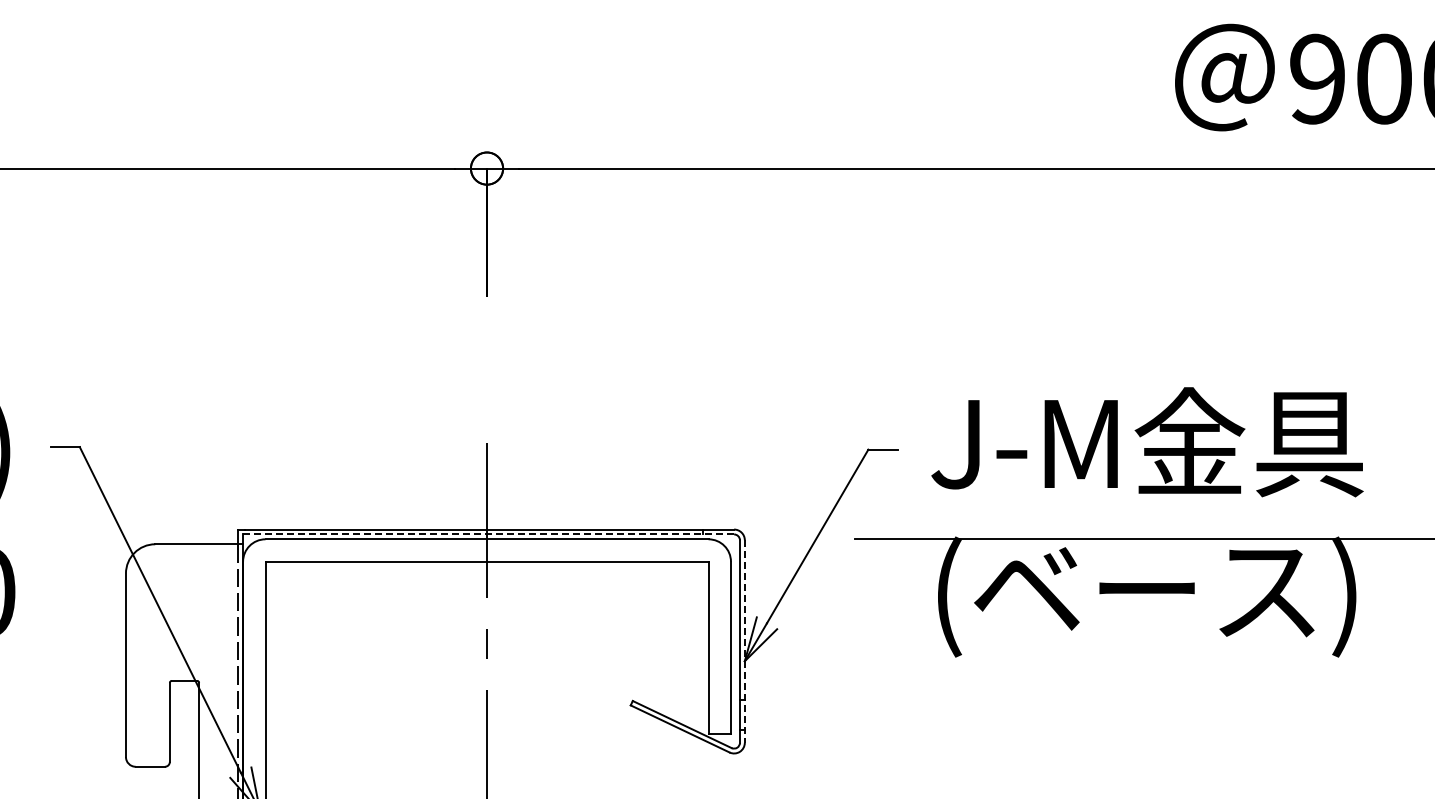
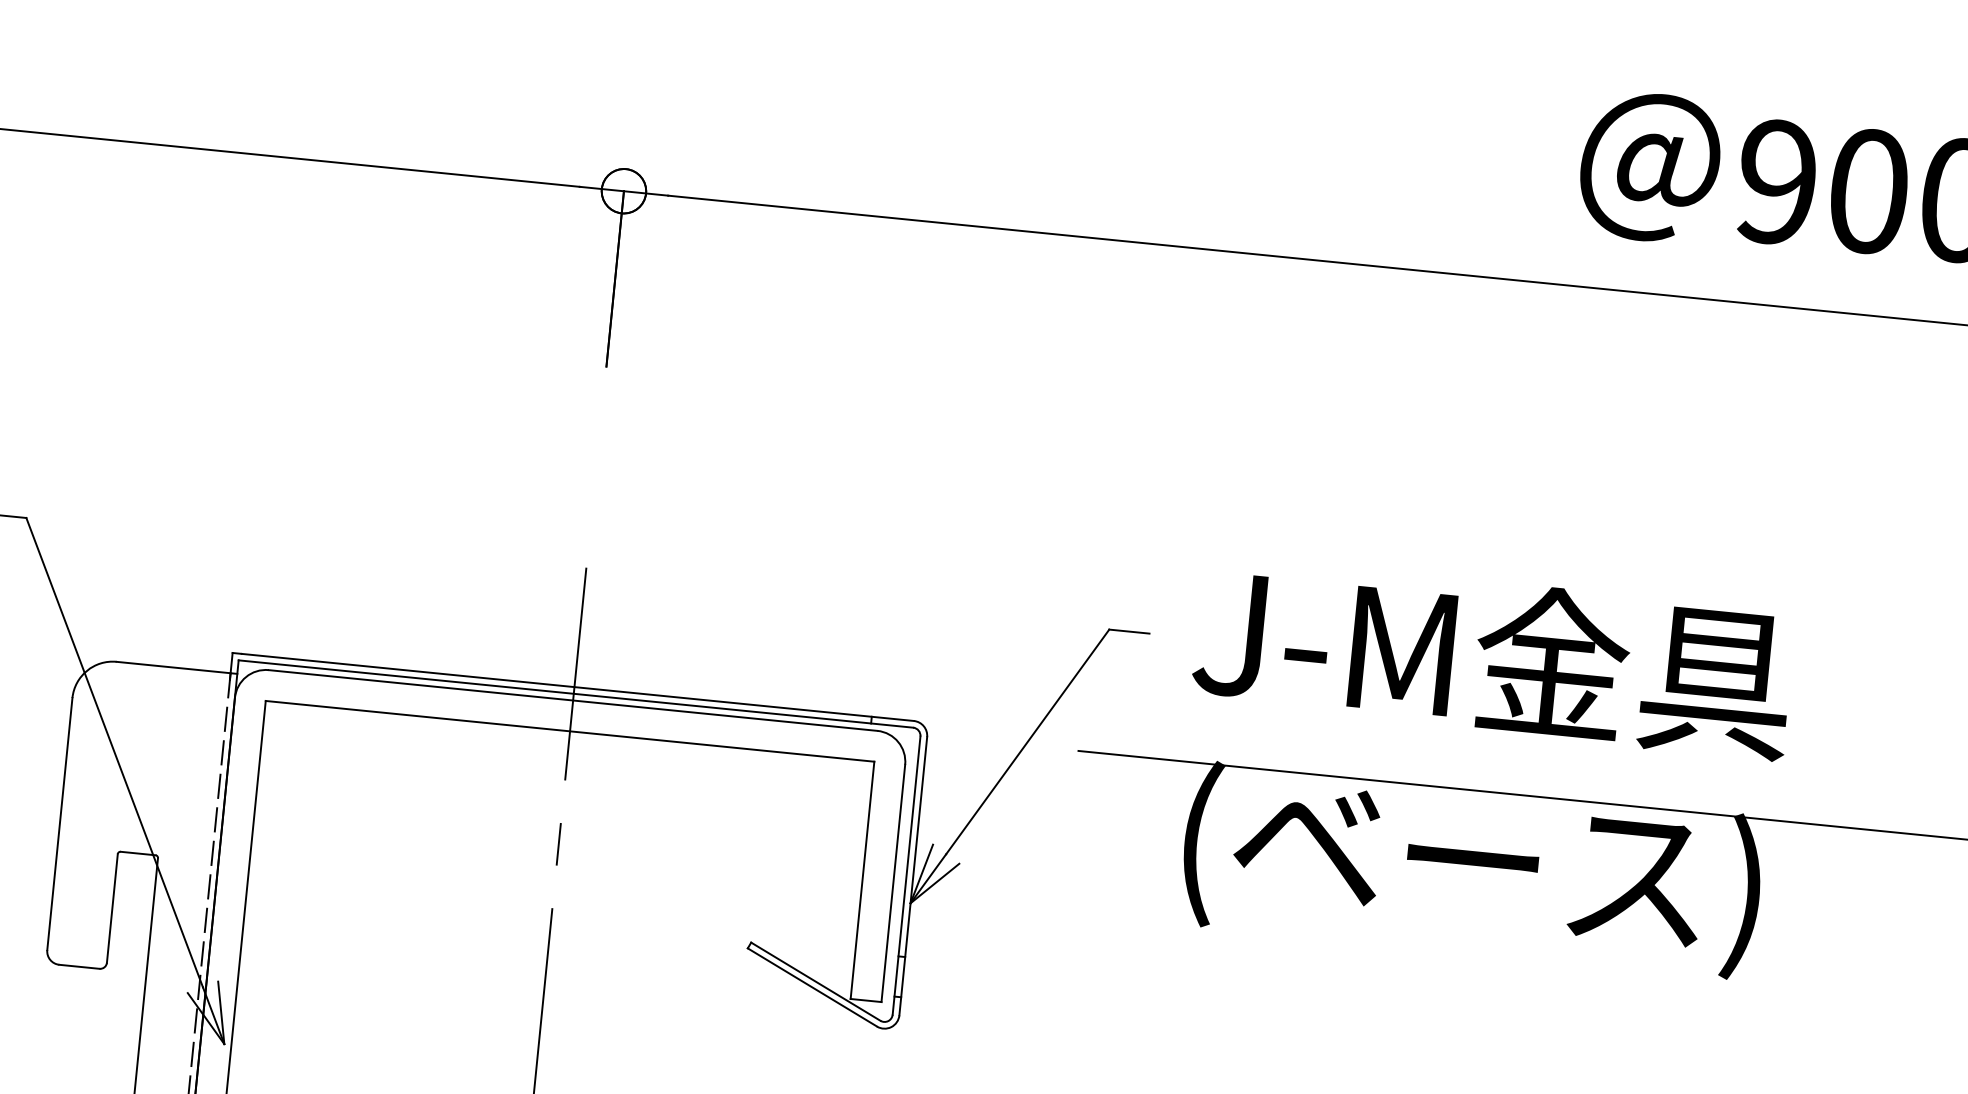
line: (488, 534) -> (575, 694), dashed -> solid
line: (744, 642) -> (912, 877), dashed -> solid

